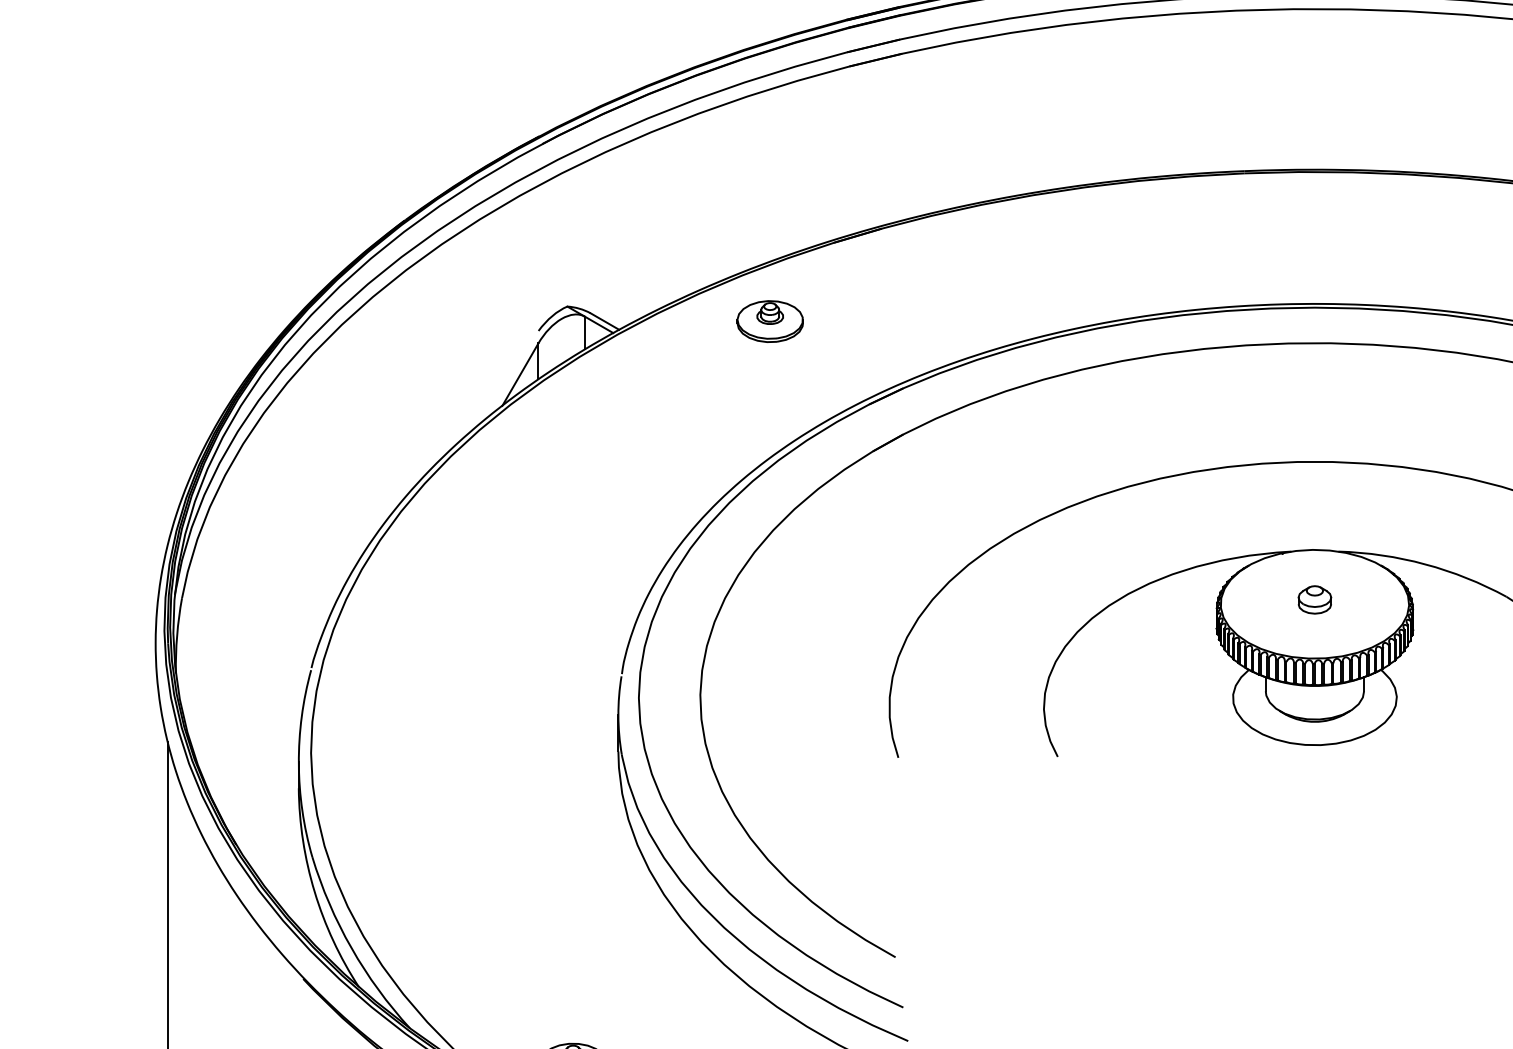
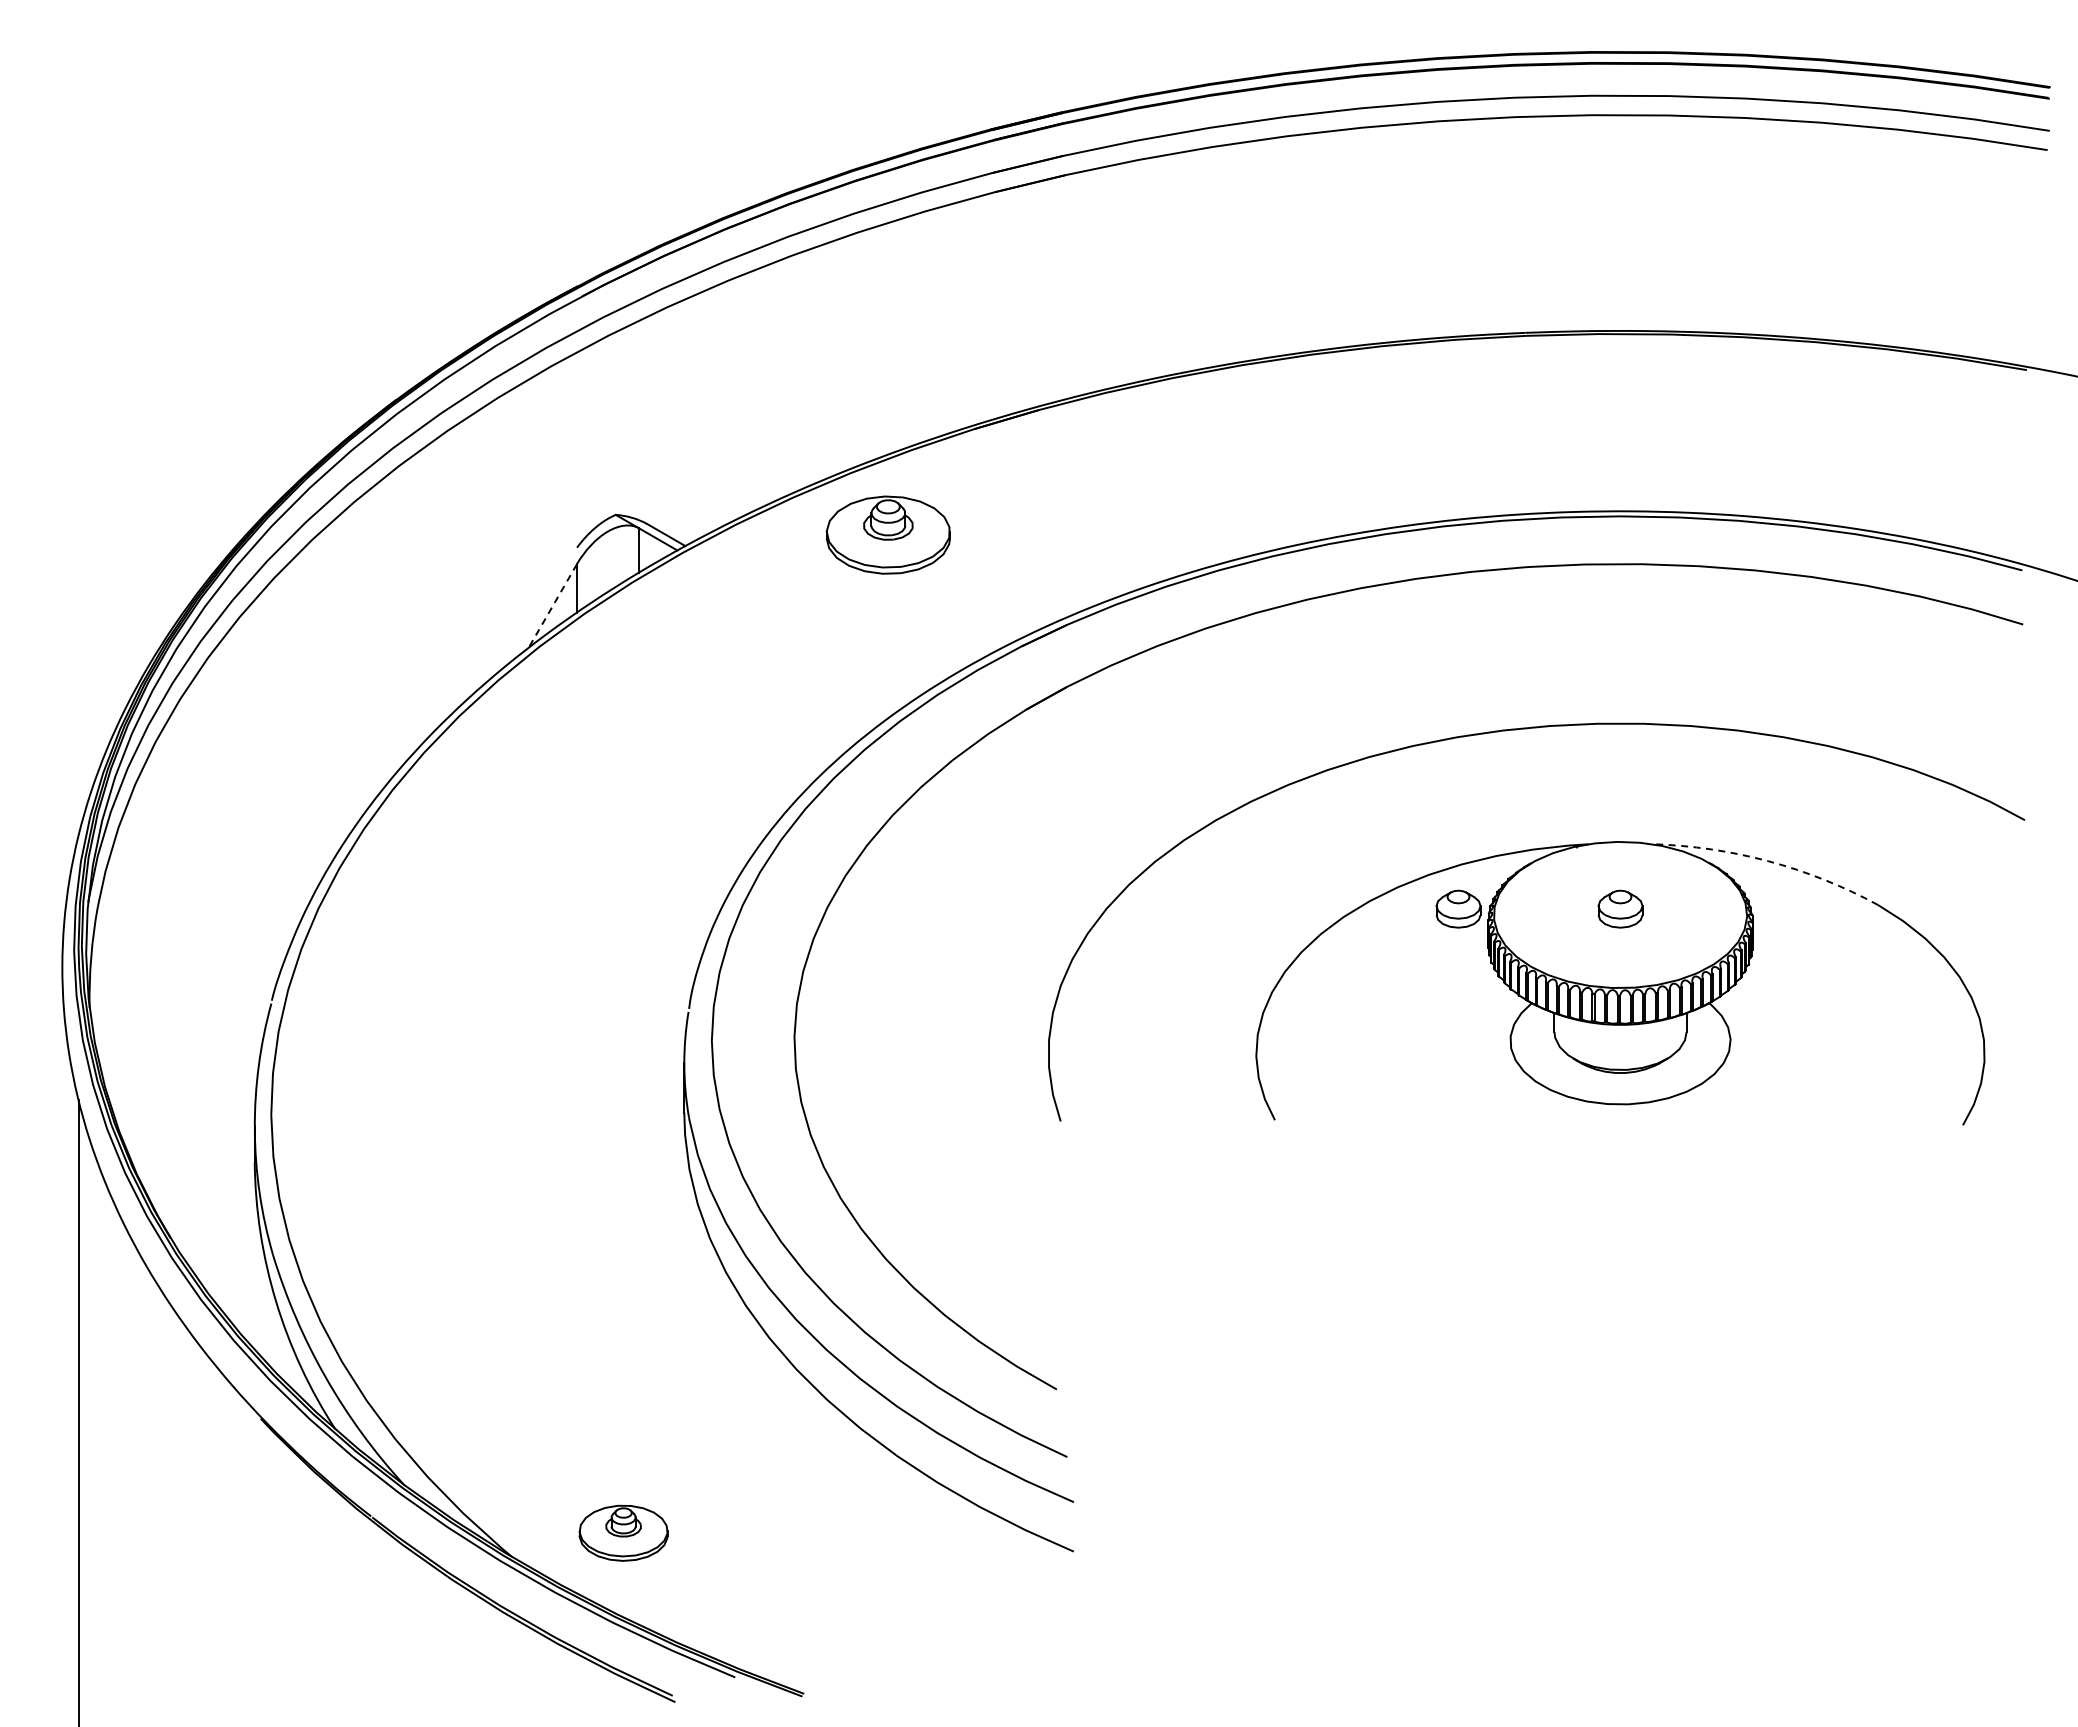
part: (770, 321) -> (888, 534), size x1.4
line: (520, 374) -> (552, 606), solid -> dashed
arc: (1425, 564) -> (1768, 861), solid -> dashed
part: (1194, 599) -> (1458, 908), added

